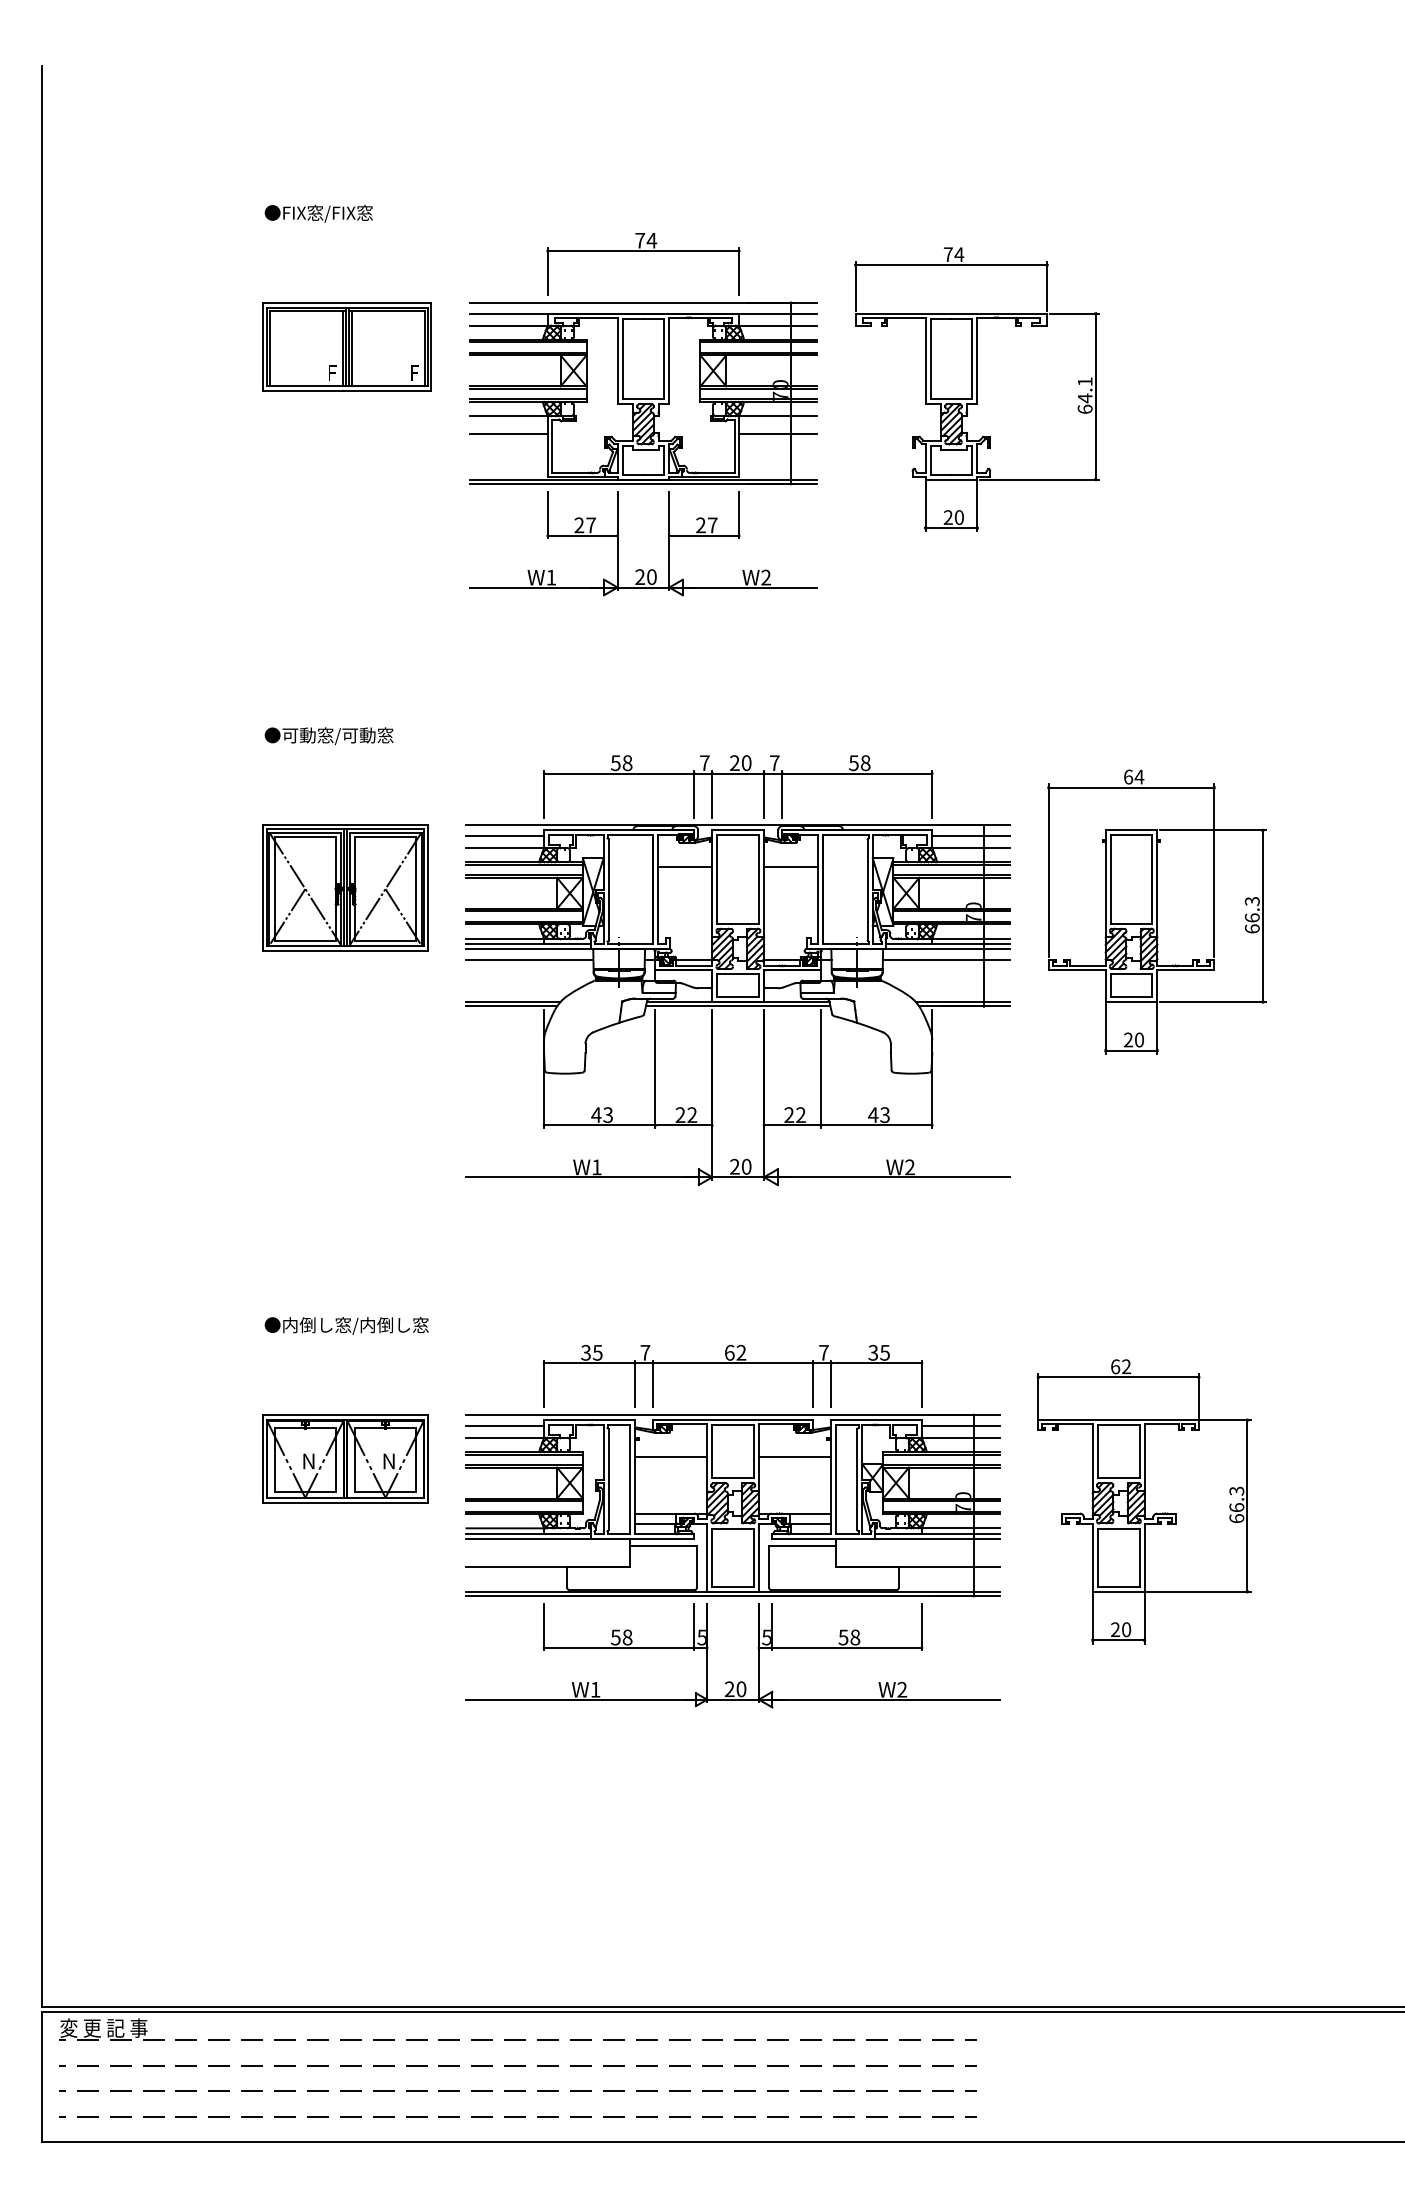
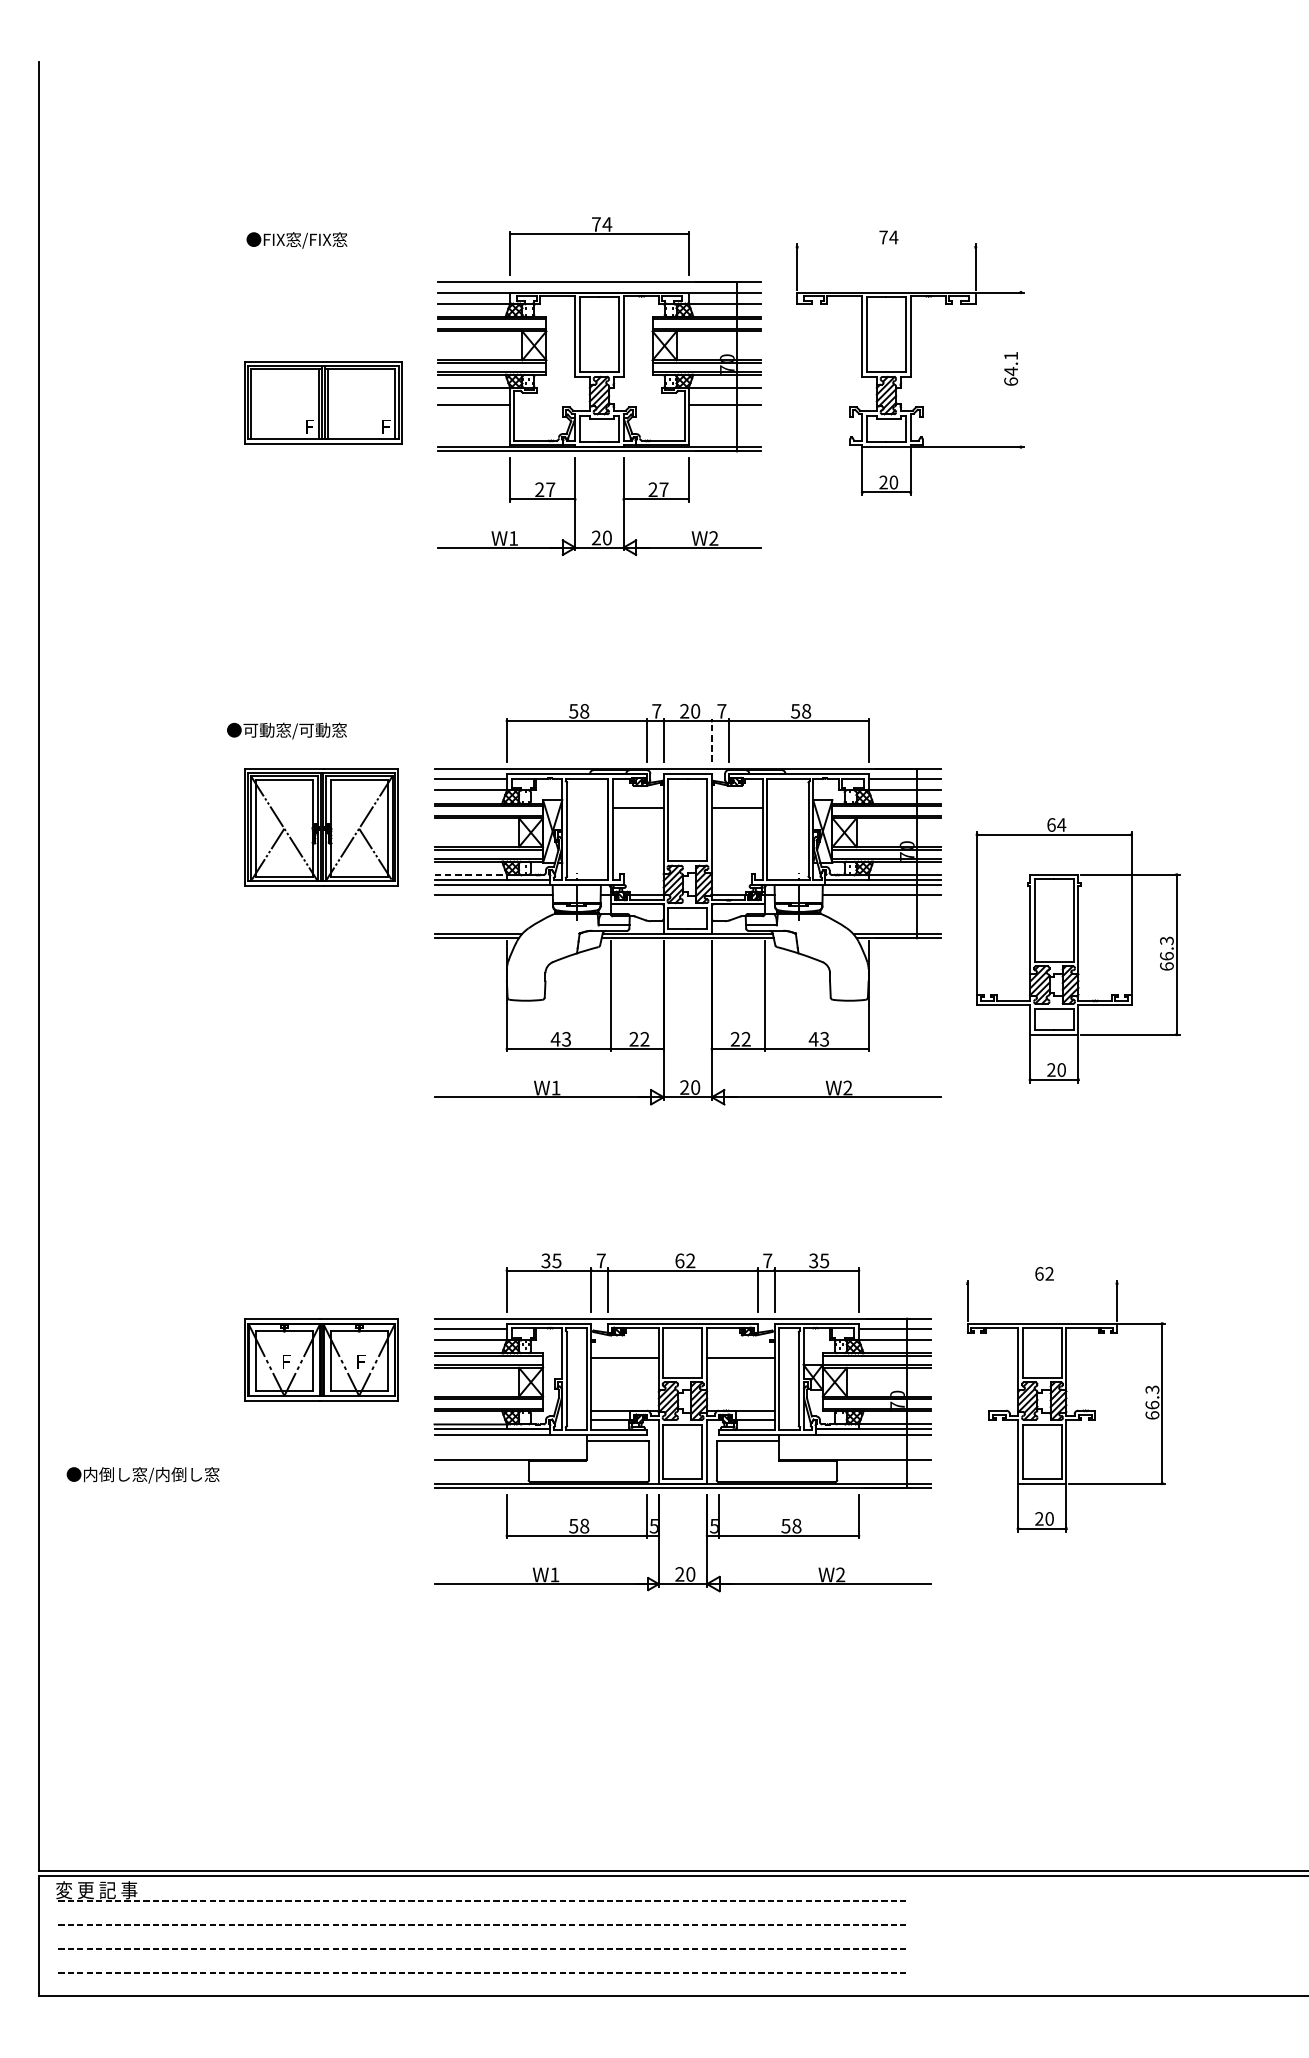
text: (318, 213) -> (296, 240), moved
line: (951, 265) -> (886, 247), removed
part: (346, 346) -> (322, 402), moved
line: (1095, 396) -> (1020, 369), removed
text: (328, 736) -> (286, 731), moved
line: (764, 793) -> (712, 739), solid -> dashed
part: (1156, 911) -> (1077, 950), moved
line: (505, 938) -> (470, 874), solid -> dashed
text: (346, 1325) -> (142, 1474), moved
line: (1118, 1377) -> (1042, 1283), removed
text: (308, 1461) -> (287, 1362), N -> F
text: (388, 1461) -> (361, 1362), N -> F

